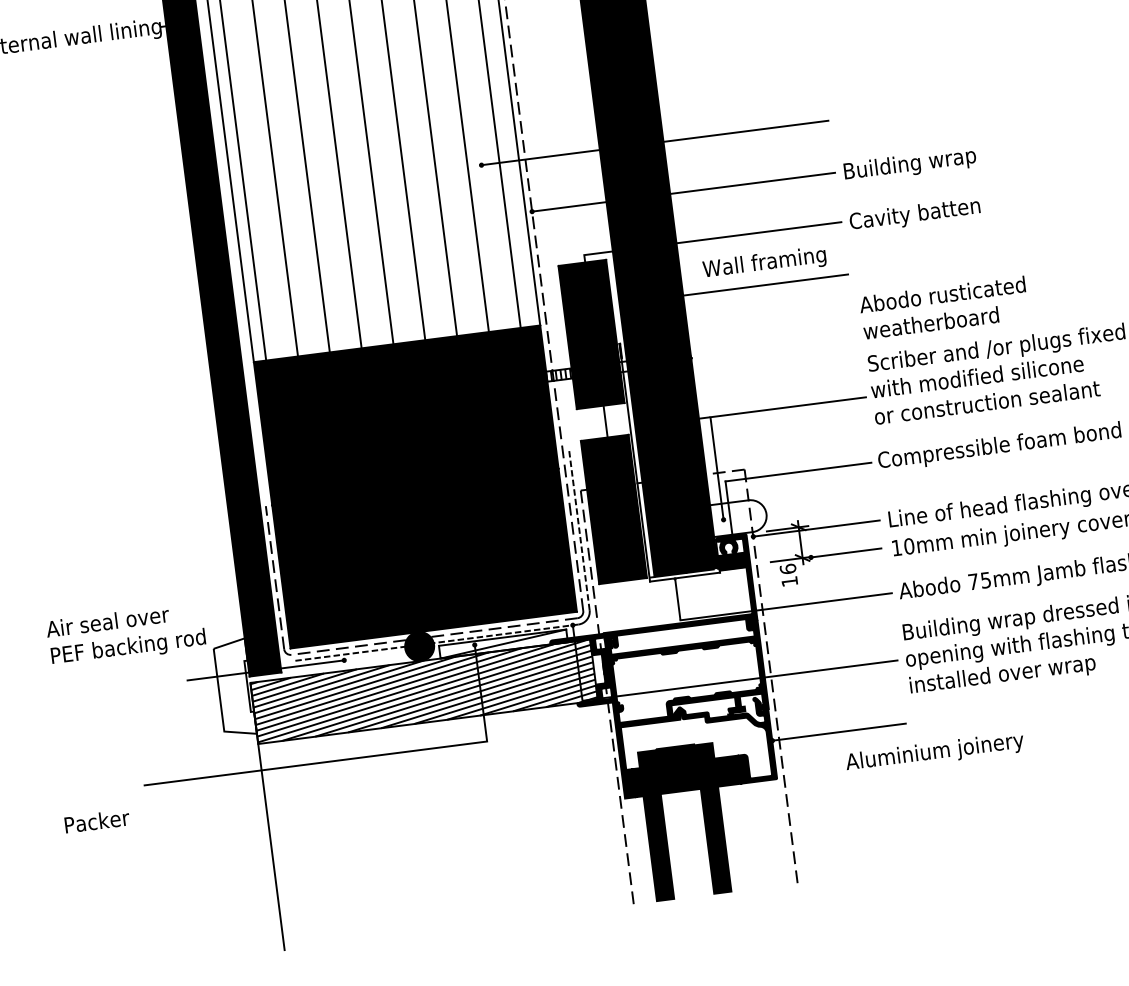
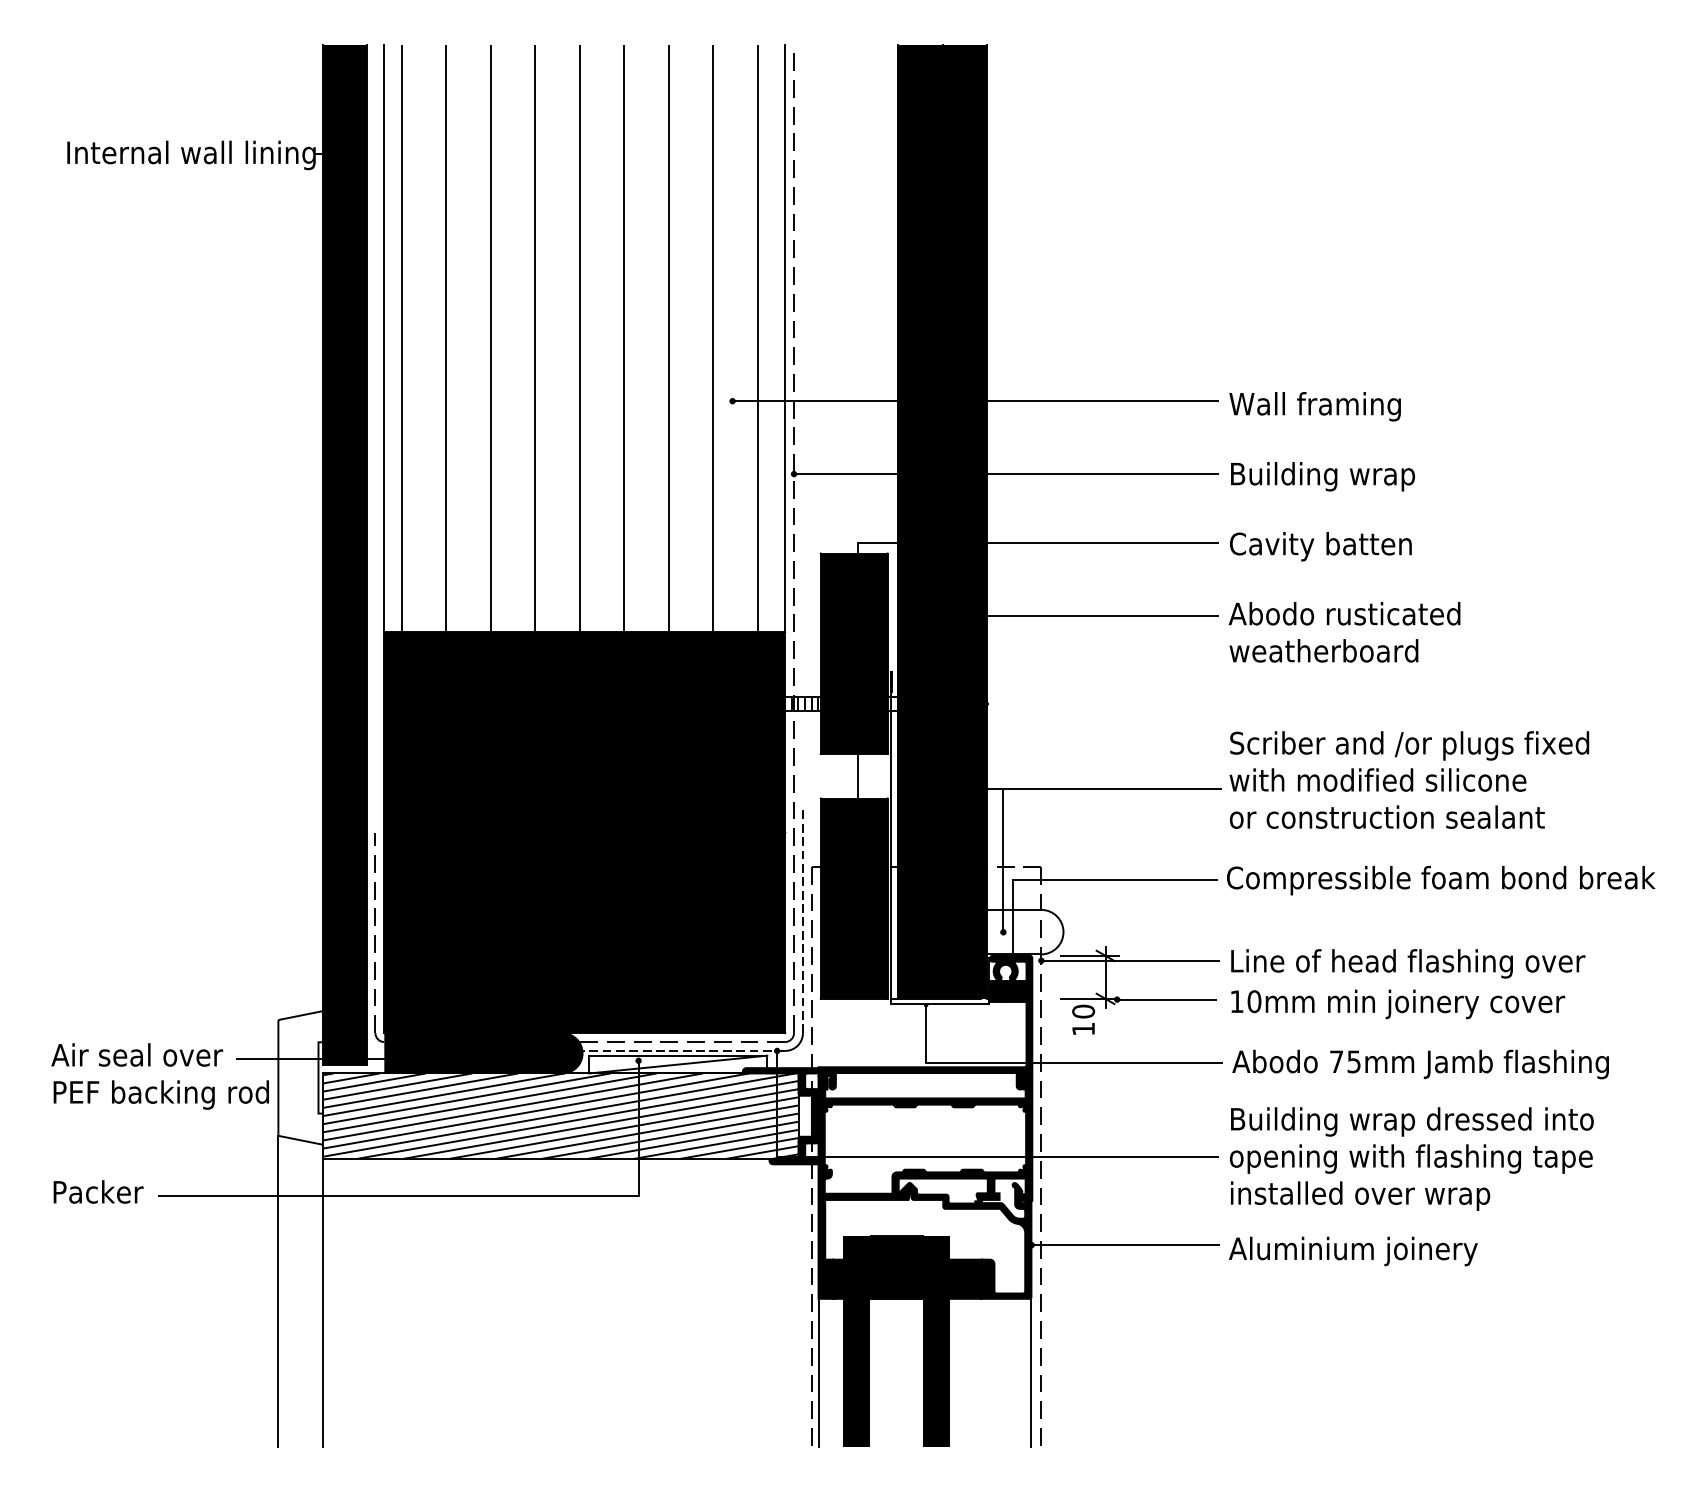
text: (764, 263) -> (1314, 406), moved
text: (944, 308) -> (1344, 632), moved
text: (788, 569) -> (1083, 1011), 16 -> 10
text: (125, 635) -> (159, 1076), moved
fill: (356, 654) -> (473, 1053), added
text: (935, 752) -> (1353, 1251), moved
text: (97, 820) -> (98, 1191), moved
line: (783, 831) -> (1031, 1372), added
line: (238, 842) -> (278, 1291), added
line: (631, 851) -> (818, 1372), added

